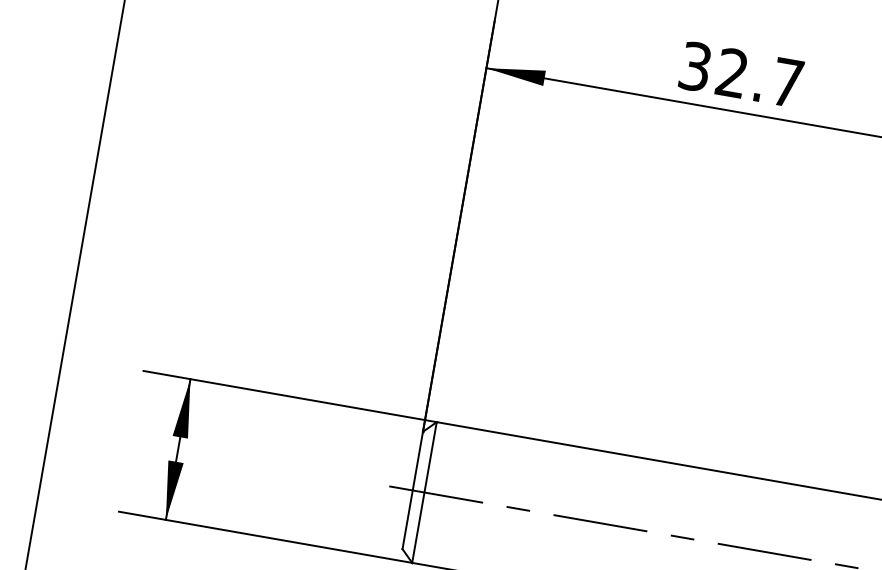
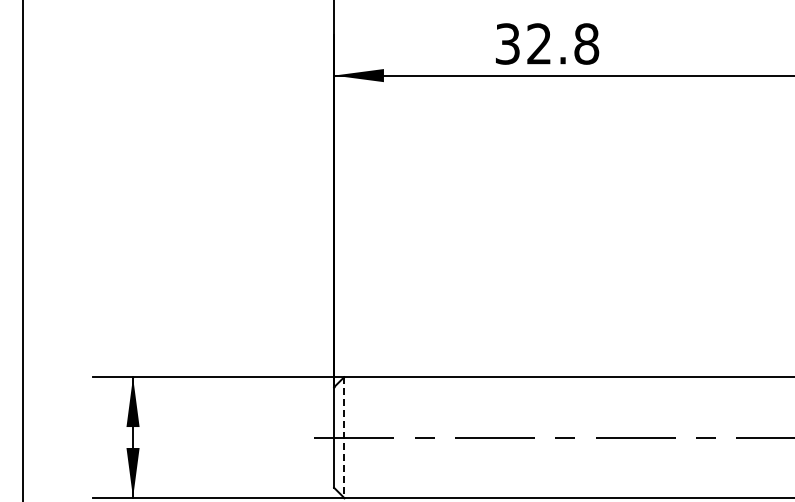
text: (787, 82) -> (586, 43), 32.7 -> 32.8
line: (424, 493) -> (344, 438), solid -> dashed

